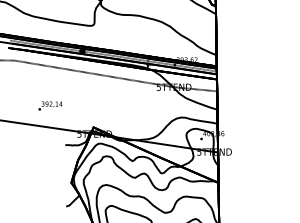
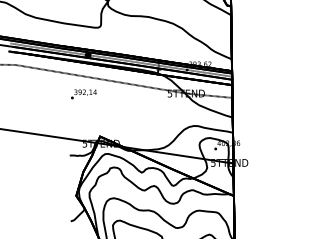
text: (50, 105) -> (83, 93), moved

